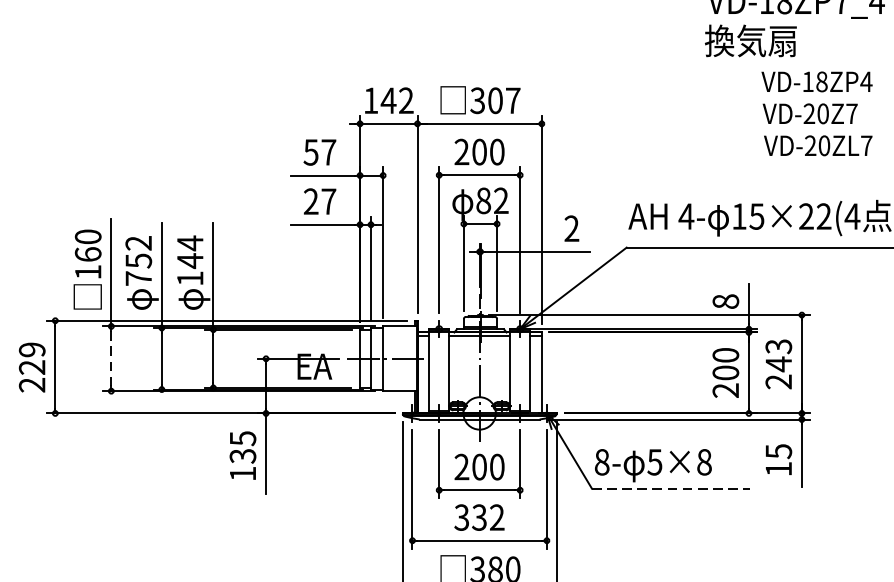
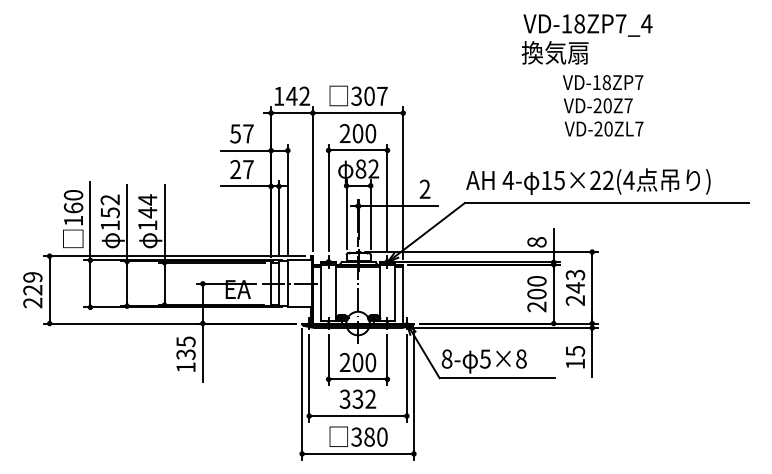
text: (865, 81) -> (638, 82), VD-18ZP4 -> VD-18ZP7
text: (139, 278) -> (110, 225), 752 -> 152
line: (111, 358) -> (90, 283), dashed -> solid
line: (671, 489) -> (497, 378), dashed -> solid

